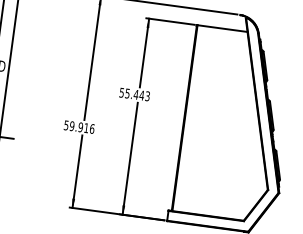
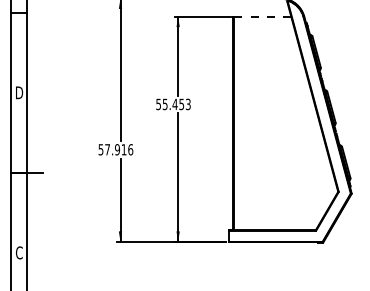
line: (222, 28) -> (262, 16), solid -> dashed
text: (141, 95) -> (181, 104), 55.443 -> 55.453
text: (72, 126) -> (107, 149), 59.916 -> 57.916

